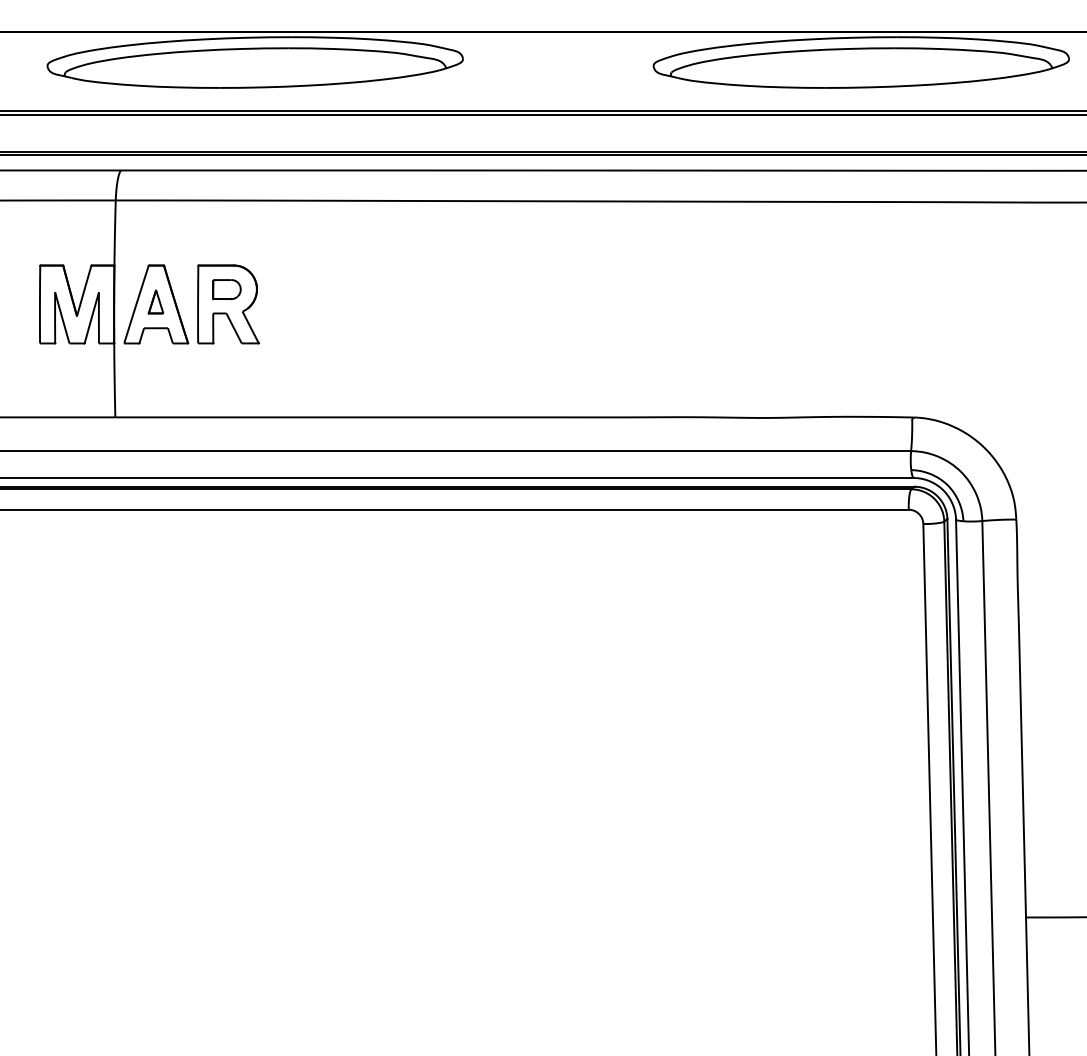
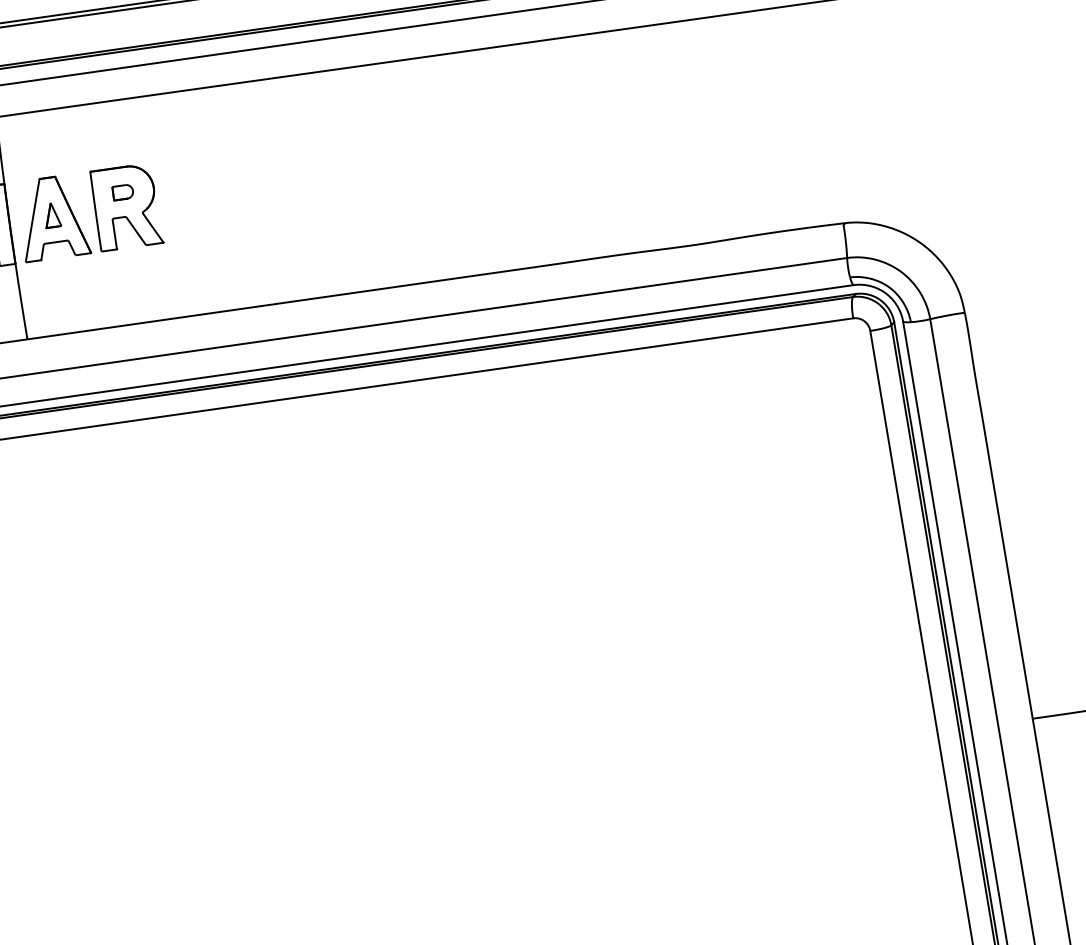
part: (226, 289) -> (122, 192), size x0.7

